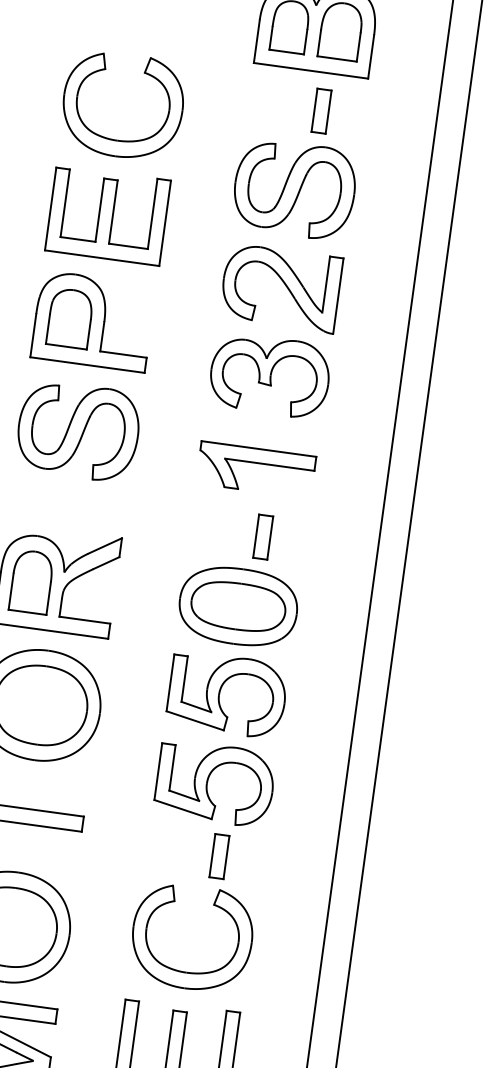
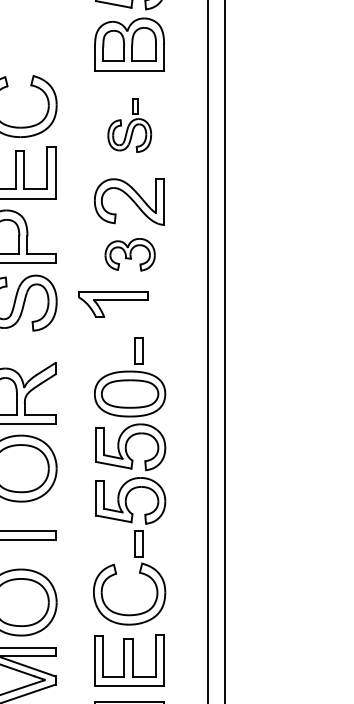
part: (298, 161) -> (129, 125), size x0.6
part: (270, 375) -> (130, 254), size x0.7
part: (256, 469) -> (113, 304), moved

